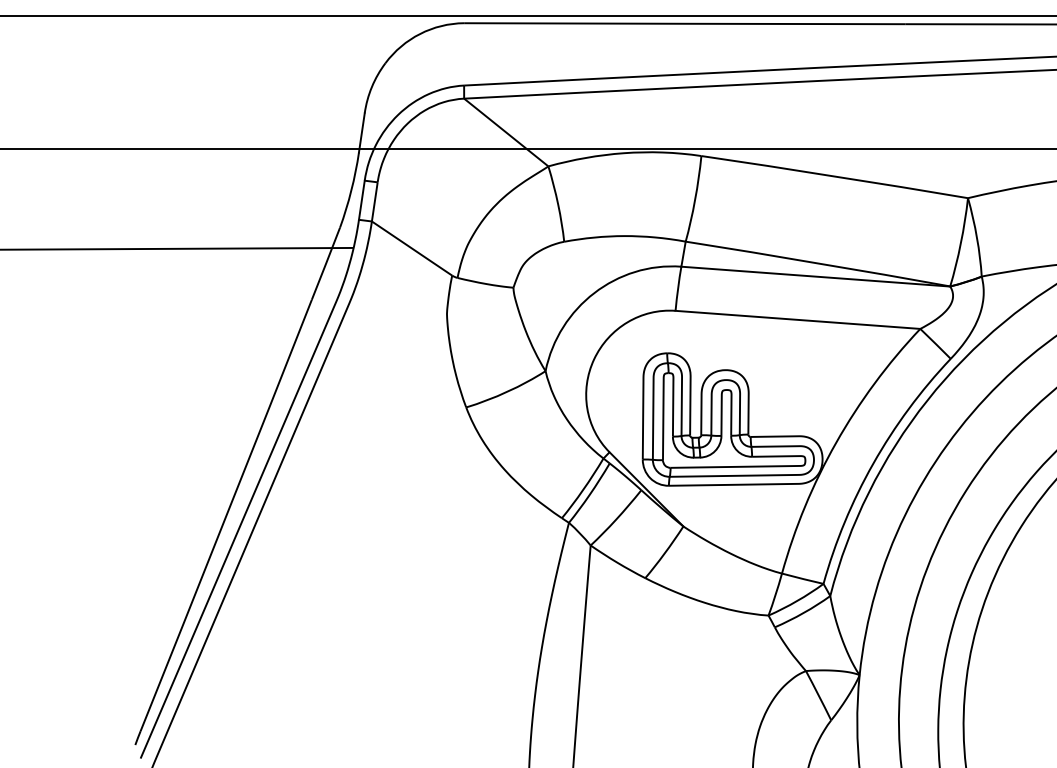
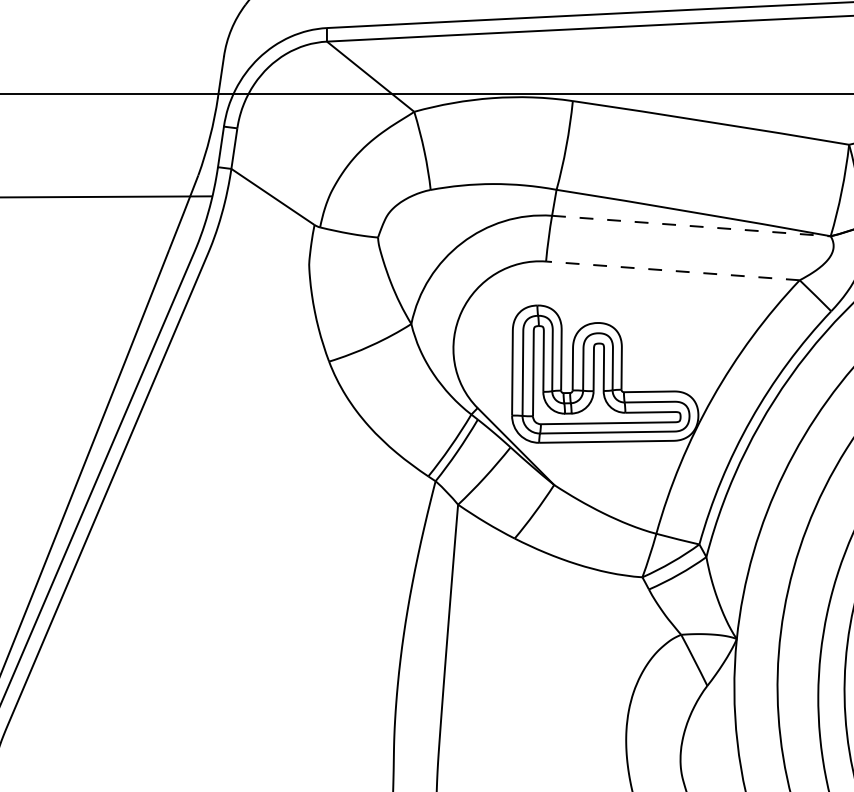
line: (815, 276) -> (691, 225), solid -> dashed
line: (797, 319) -> (672, 270), solid -> dashed

